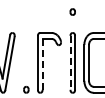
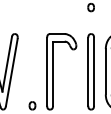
line: (70, 62) -> (88, 71), dashed -> solid
line: (42, 63) -> (52, 72), dashed -> solid

